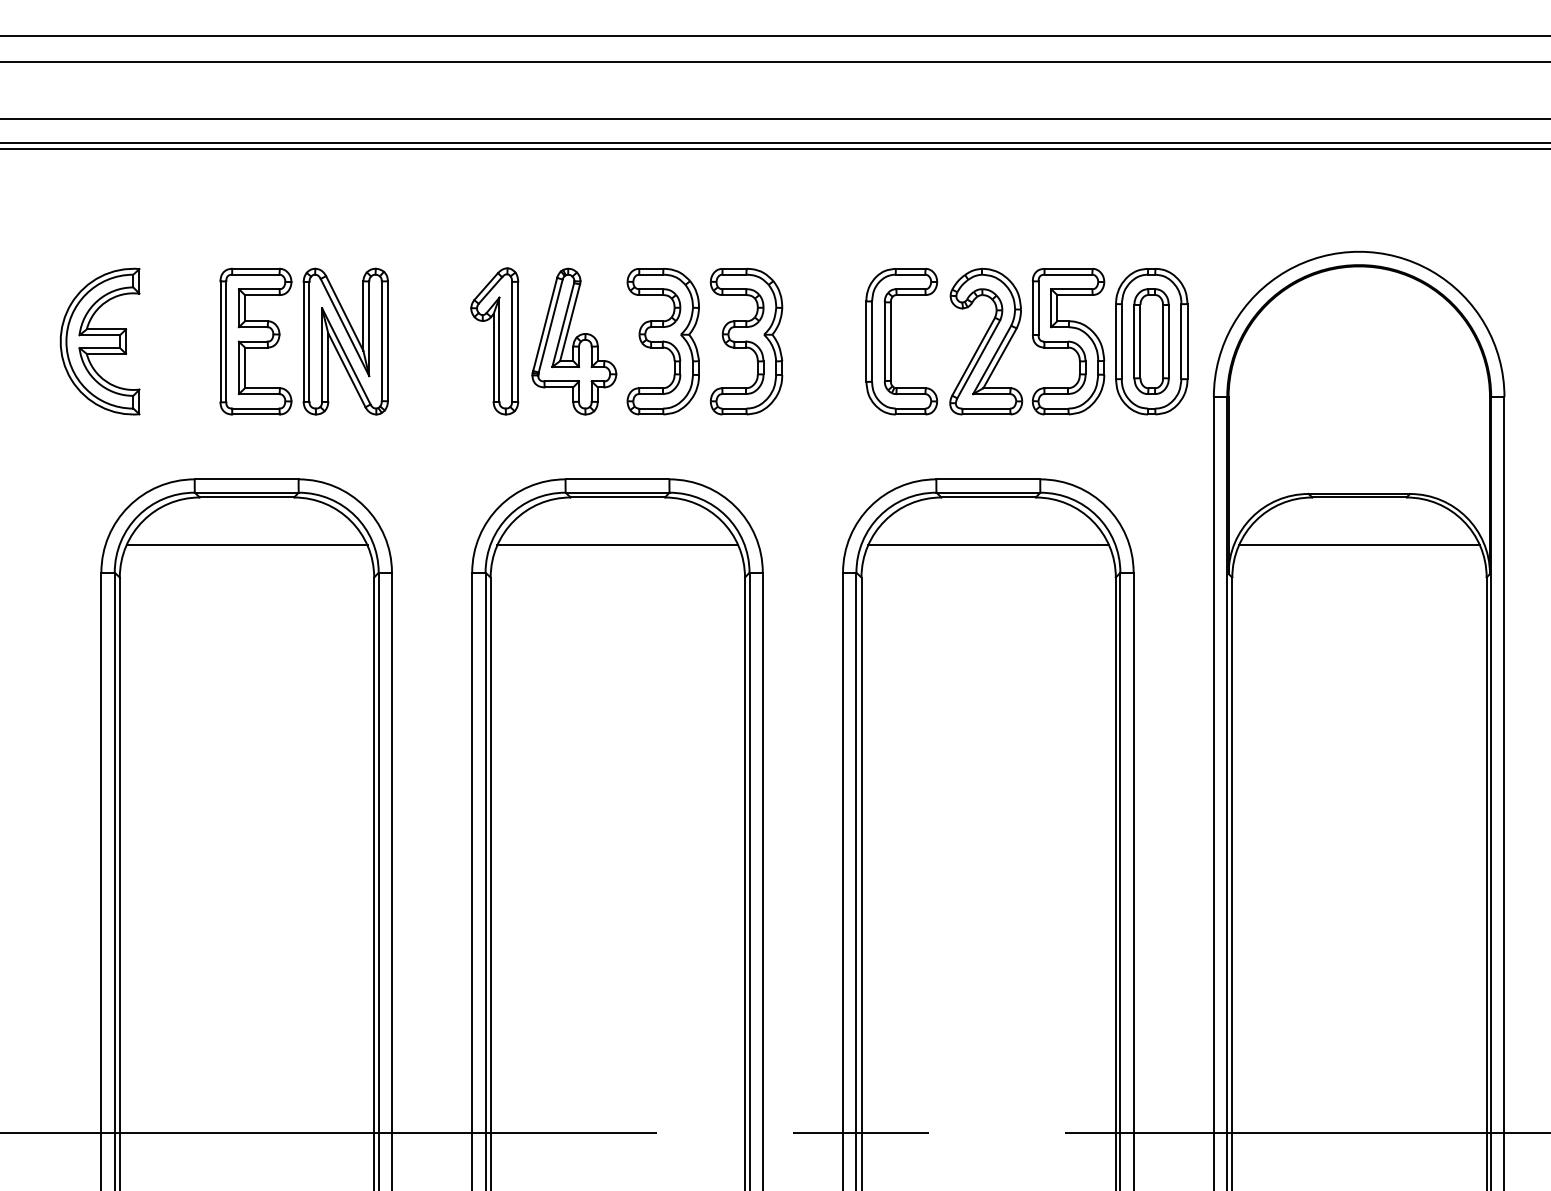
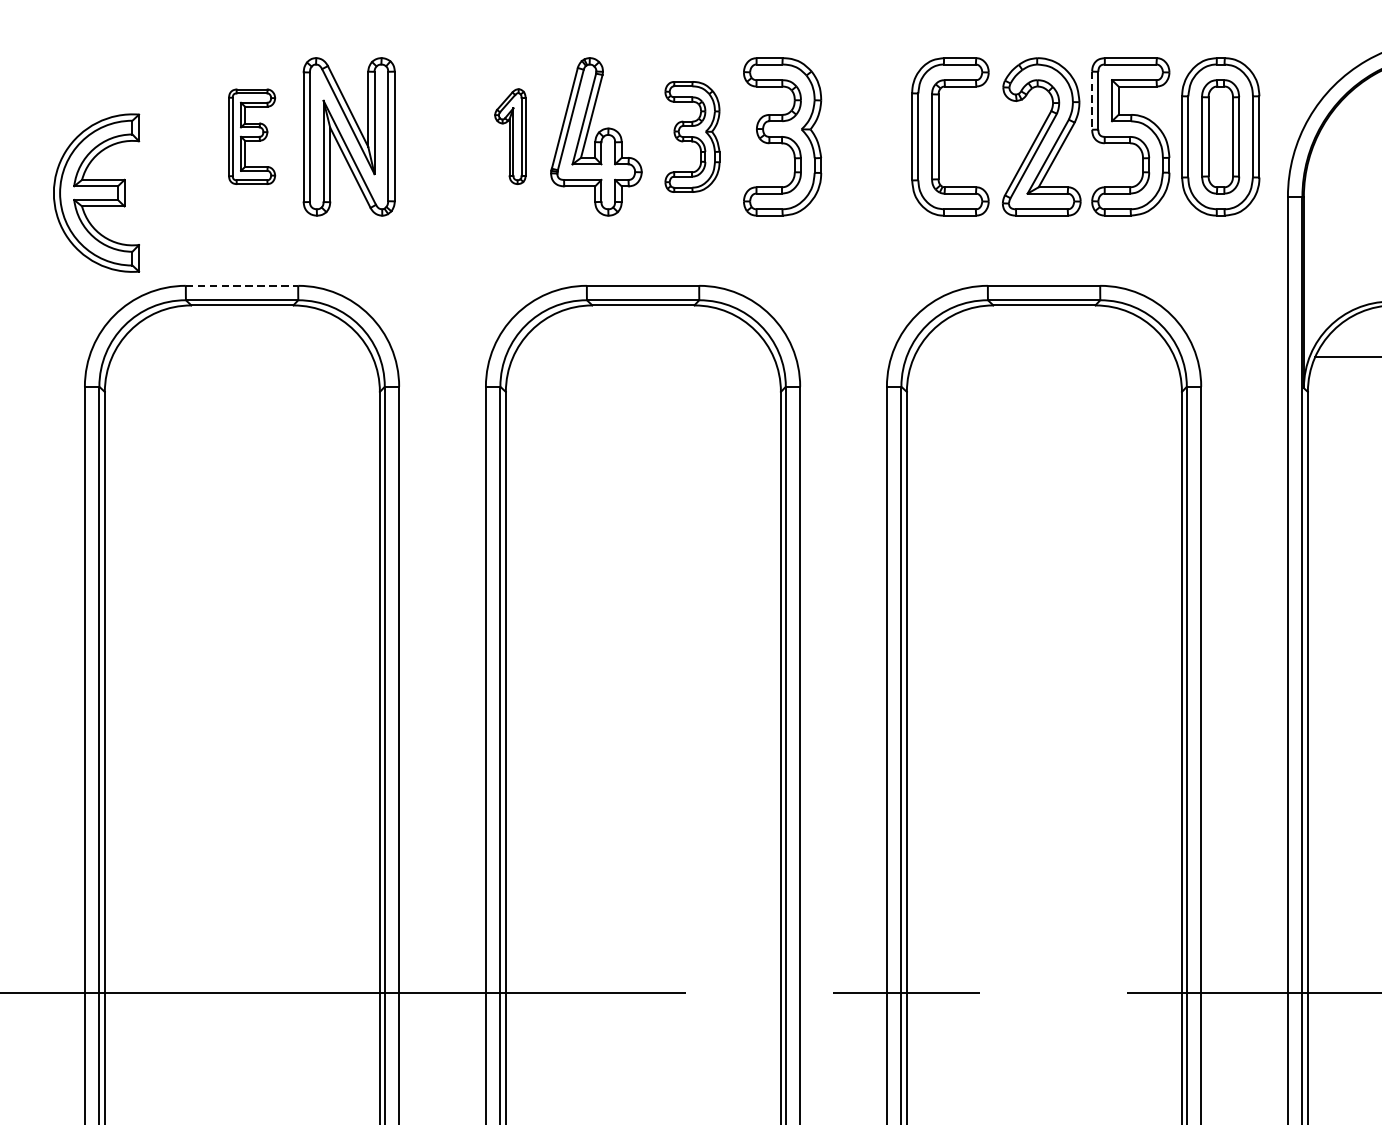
line: (1032, 308) -> (1091, 101), solid -> dashed
part: (99, 341) -> (95, 192), moved
part: (255, 341) -> (251, 136), size x0.6
part: (494, 341) -> (510, 136), size x0.6
part: (662, 341) -> (691, 136), size x0.7
line: (246, 479) -> (241, 285), solid -> dashed
line: (246, 545) -> (241, 357), removed
line: (617, 545) -> (643, 357), removed
line: (988, 545) -> (1044, 357), removed

